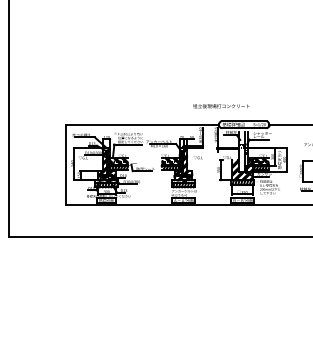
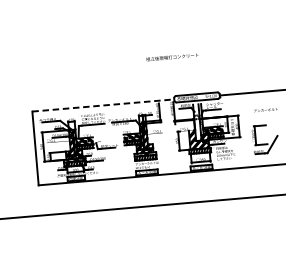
text: (221, 106) -> (172, 57), moved
line: (142, 124) -> (103, 105), solid -> dashed

